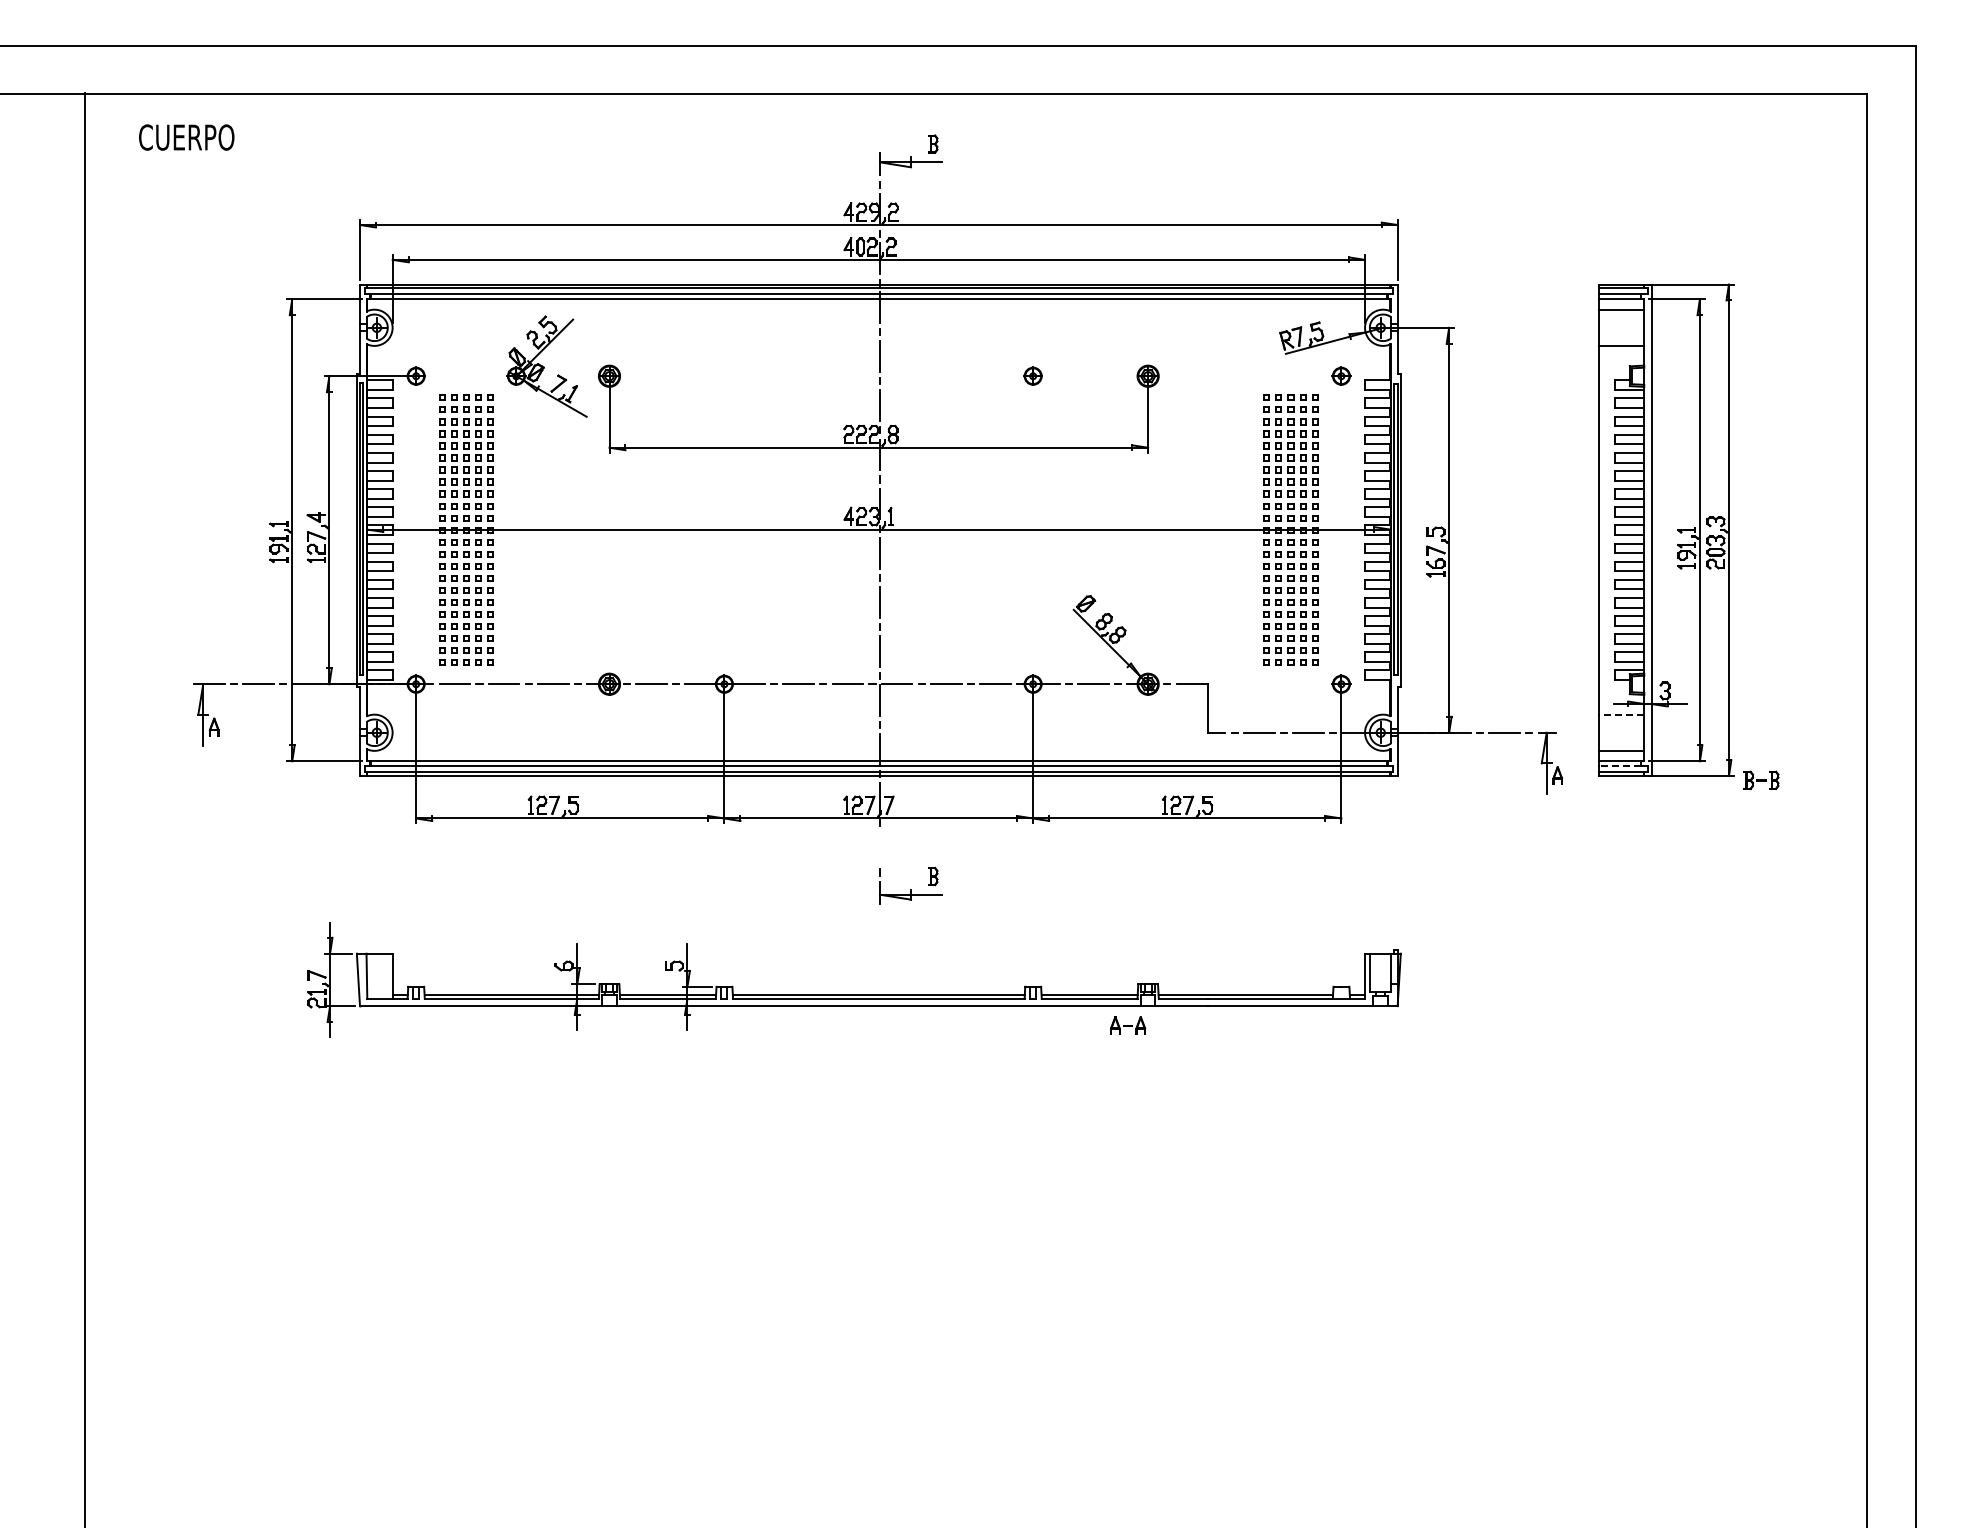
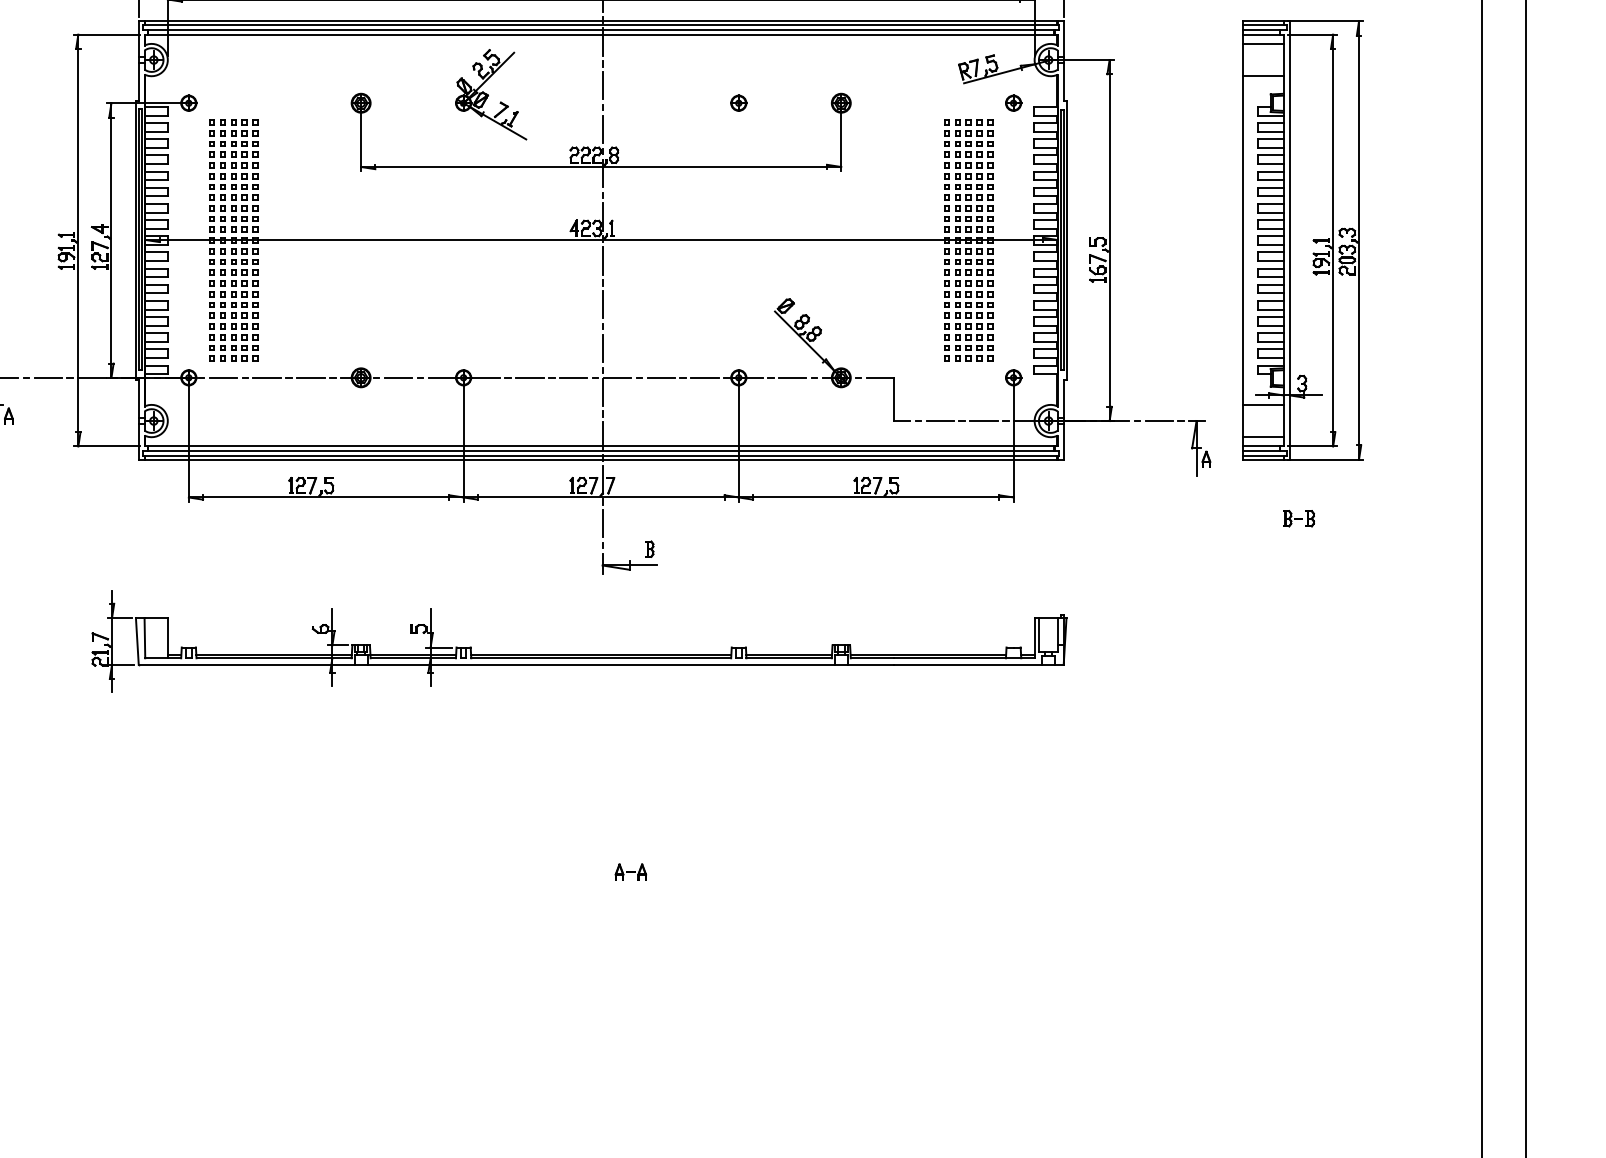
part: (546, 366) -> (490, 94), moved
line: (1621, 714) -> (1263, 404), dashed -> solid
line: (1619, 766) -> (1261, 451), dashed -> solid
part: (1761, 779) -> (1298, 517), moved
line: (880, 847) -> (602, 523), added
part: (1128, 1025) -> (631, 871), moved

